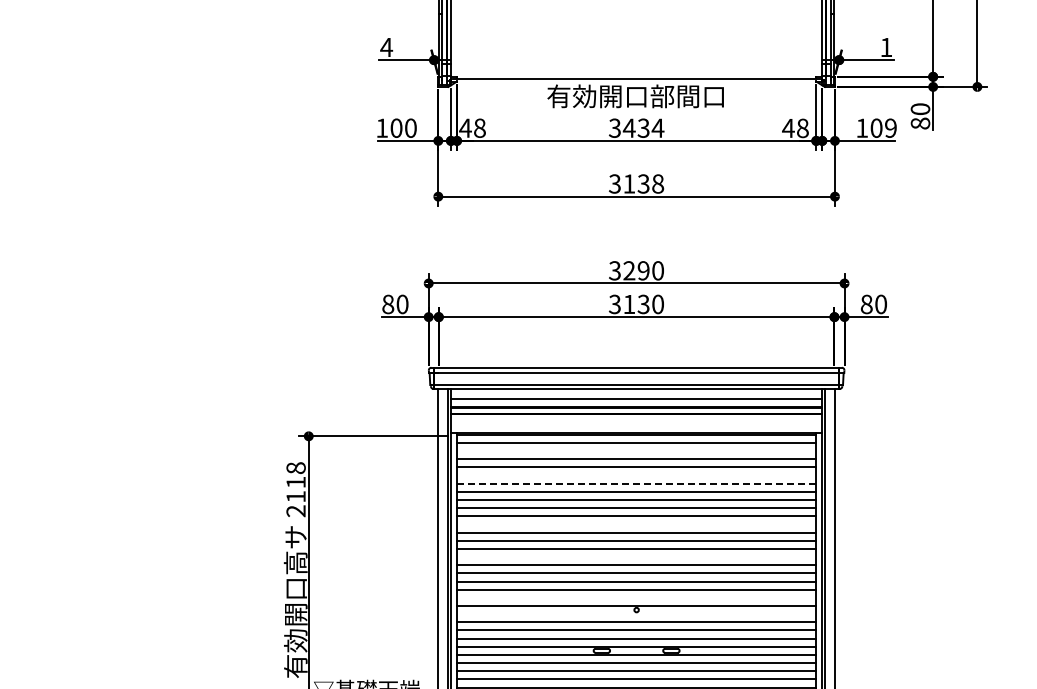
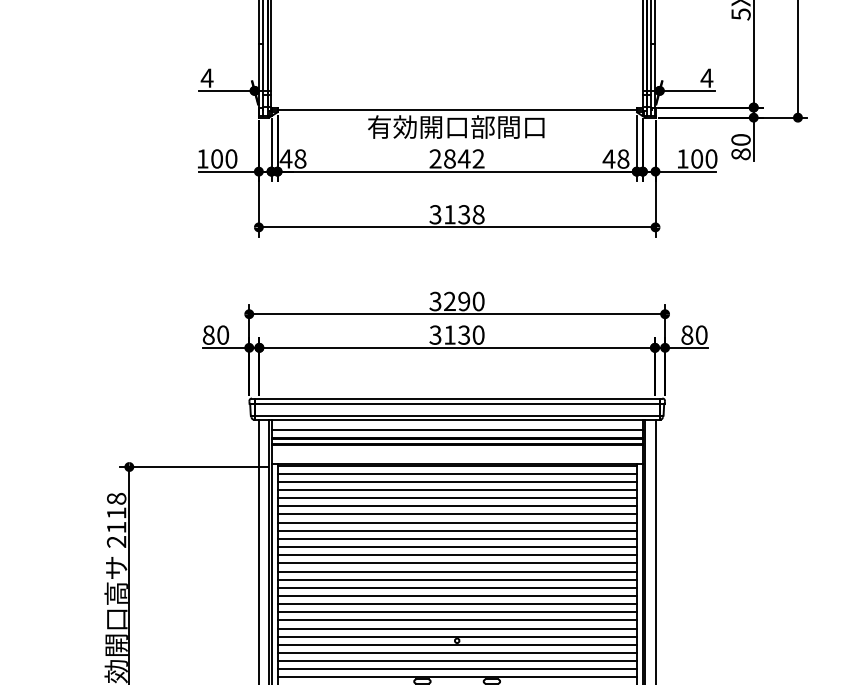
text: (885, 47) -> (706, 78), 1 -> 4
text: (636, 127) -> (457, 158), 3434 -> 2842
text: (890, 127) -> (711, 158), 109 -> 100
line: (636, 451) -> (457, 482), added
line: (636, 475) -> (457, 506), added
line: (636, 483) -> (457, 514), dashed -> solid
line: (636, 524) -> (457, 555), added
line: (636, 557) -> (457, 588), added
line: (636, 597) -> (457, 628), added
line: (636, 614) -> (457, 645), added

